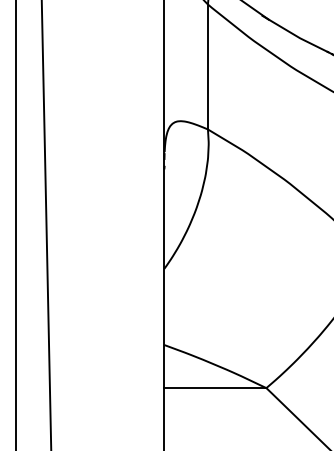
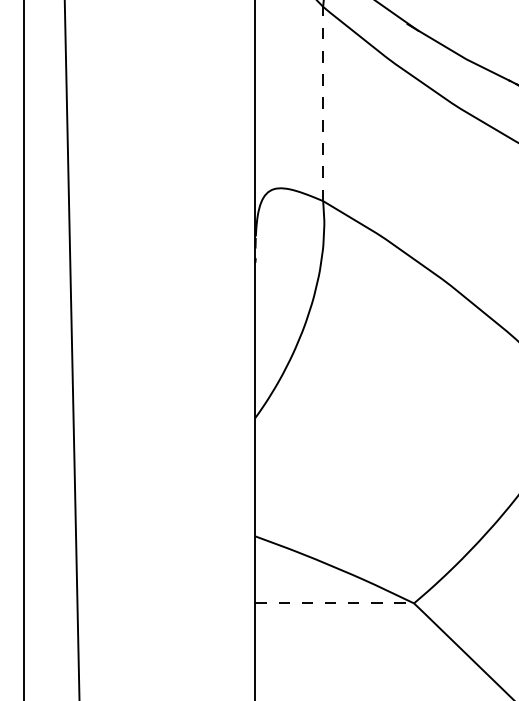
line: (207, 66) -> (322, 103), solid -> dashed
line: (215, 388) -> (334, 603), solid -> dashed

